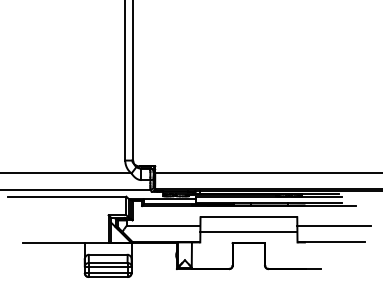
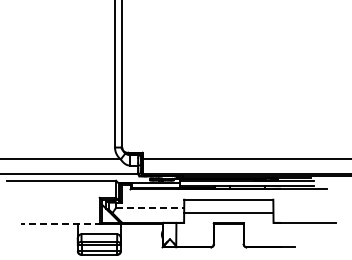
line: (163, 225) -> (150, 207), solid -> dashed
line: (334, 225) -> (307, 207), removed
line: (67, 243) -> (61, 223), solid -> dashed

